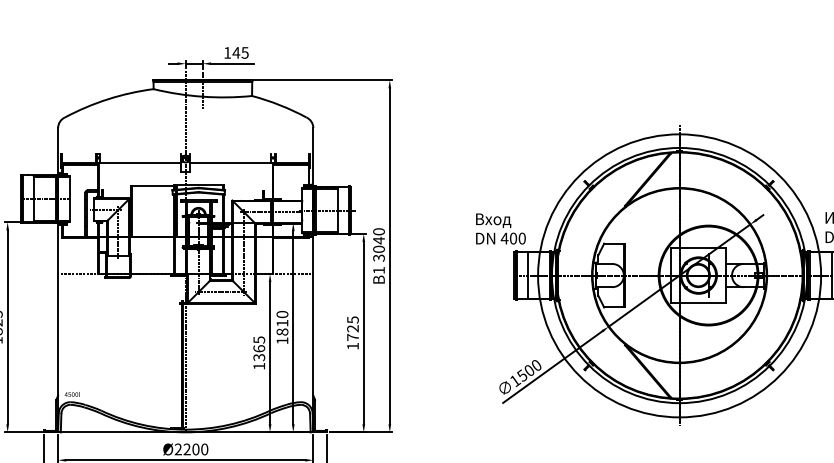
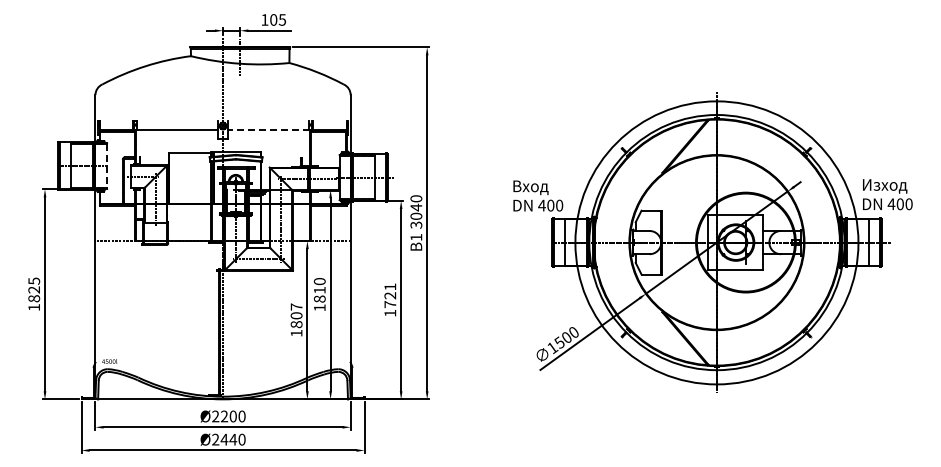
text: (236, 52) -> (273, 19), 145 -> 105
line: (231, 163) -> (268, 130), solid -> dashed
line: (70, 199) -> (107, 166), solid -> dashed
text: (353, 319) -> (390, 286), 1725 -> 1721
text: (259, 348) -> (296, 315), 1365 -> 1807

